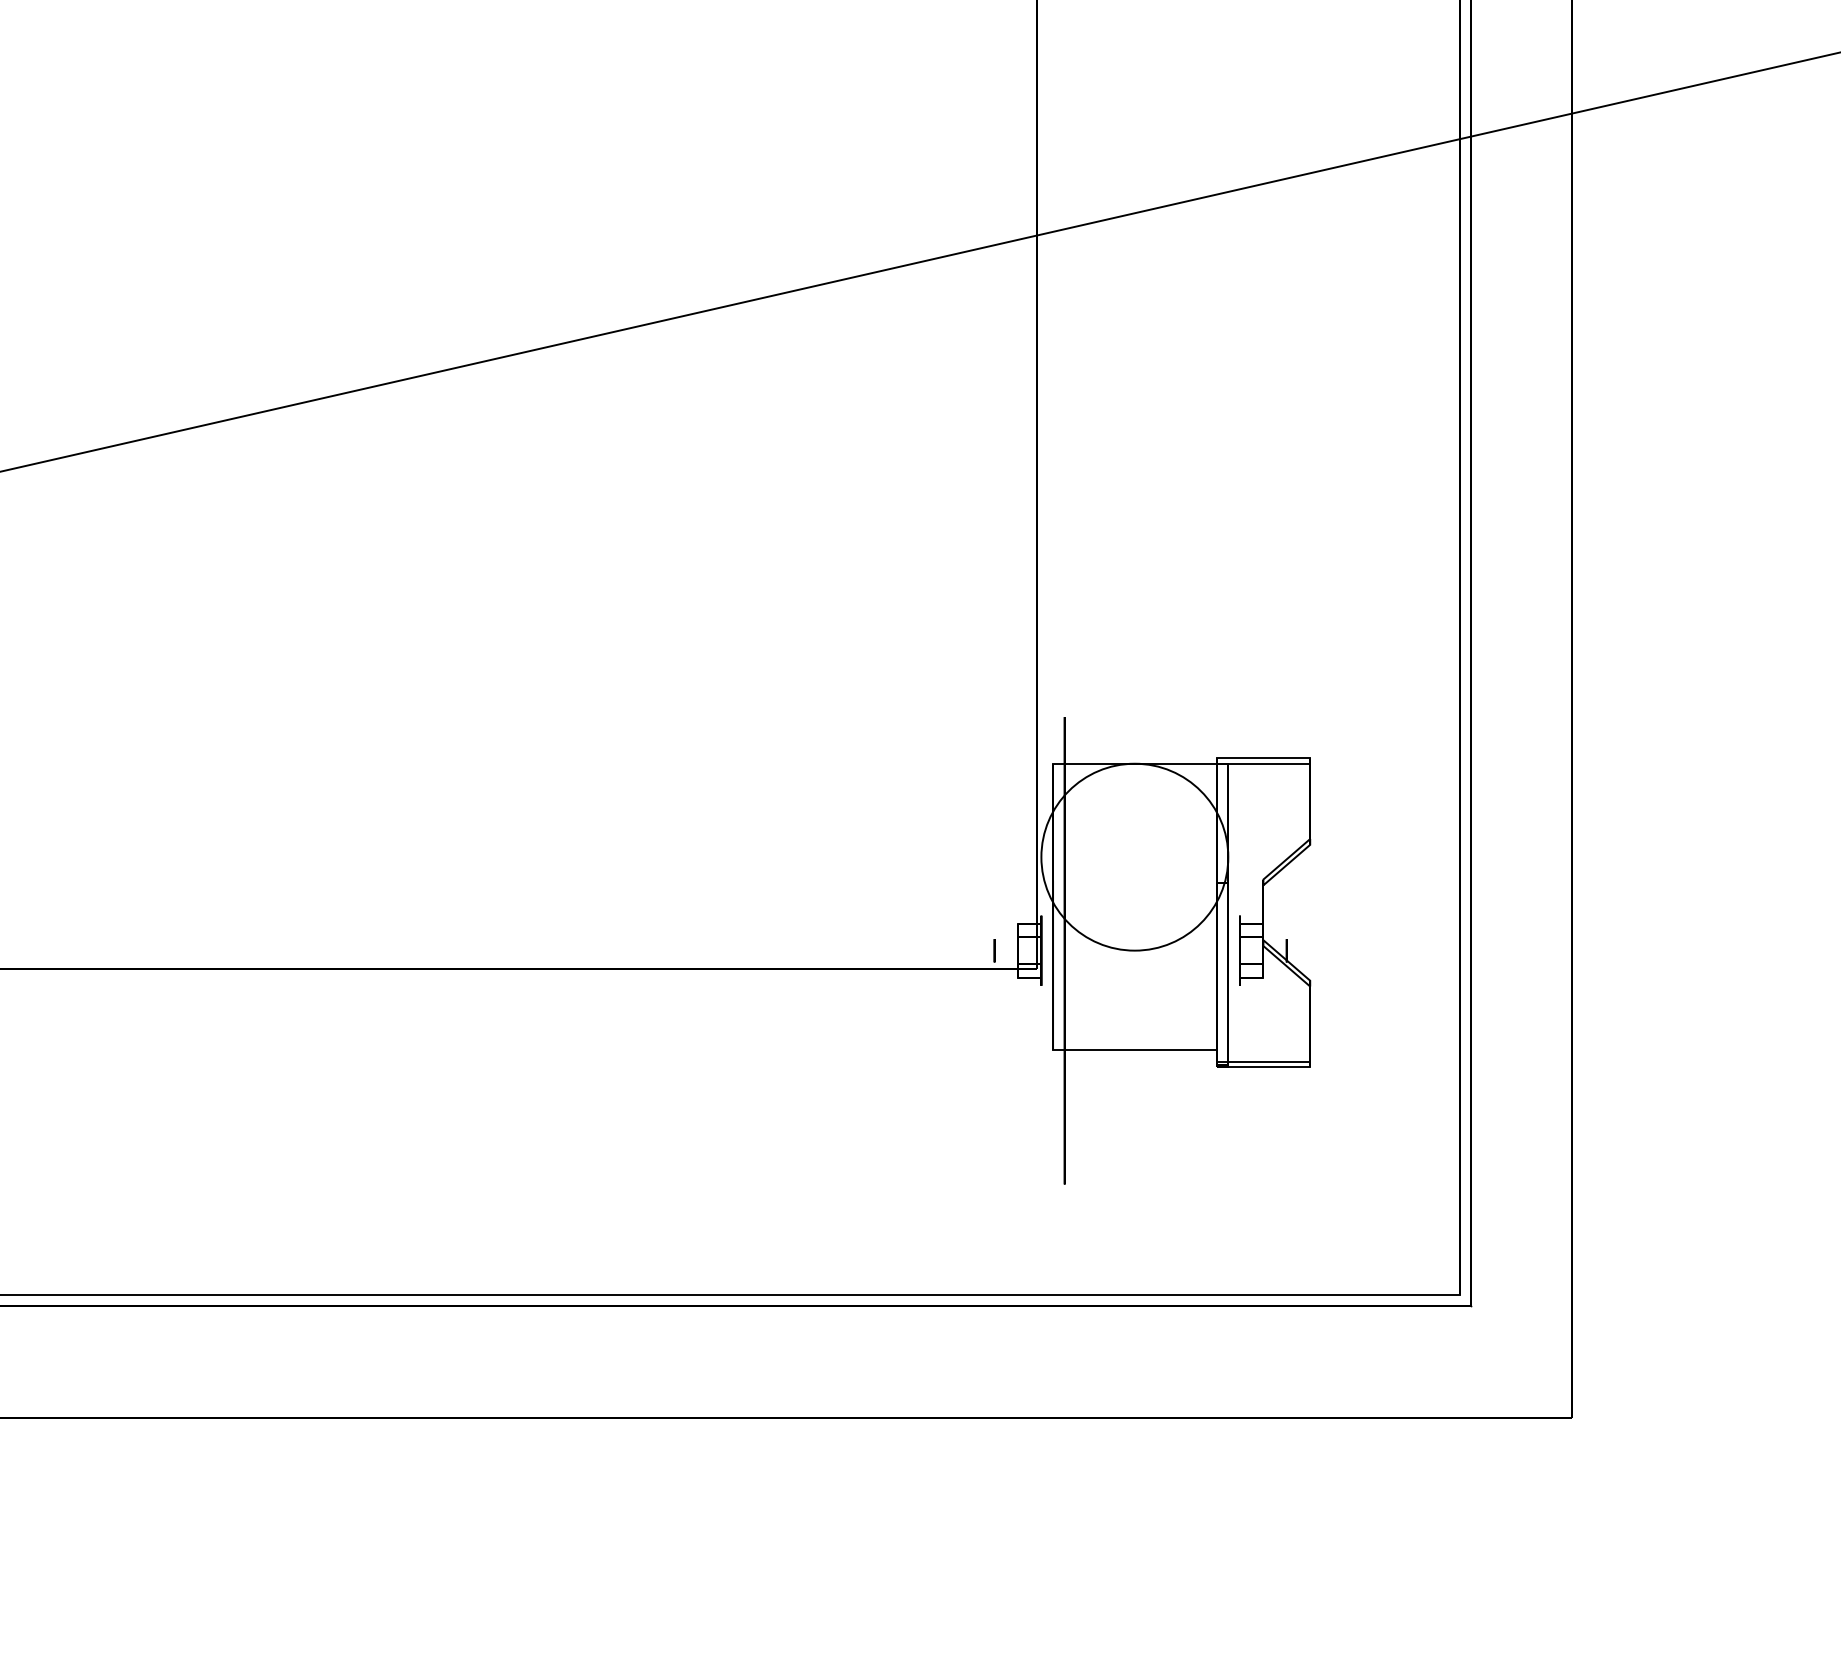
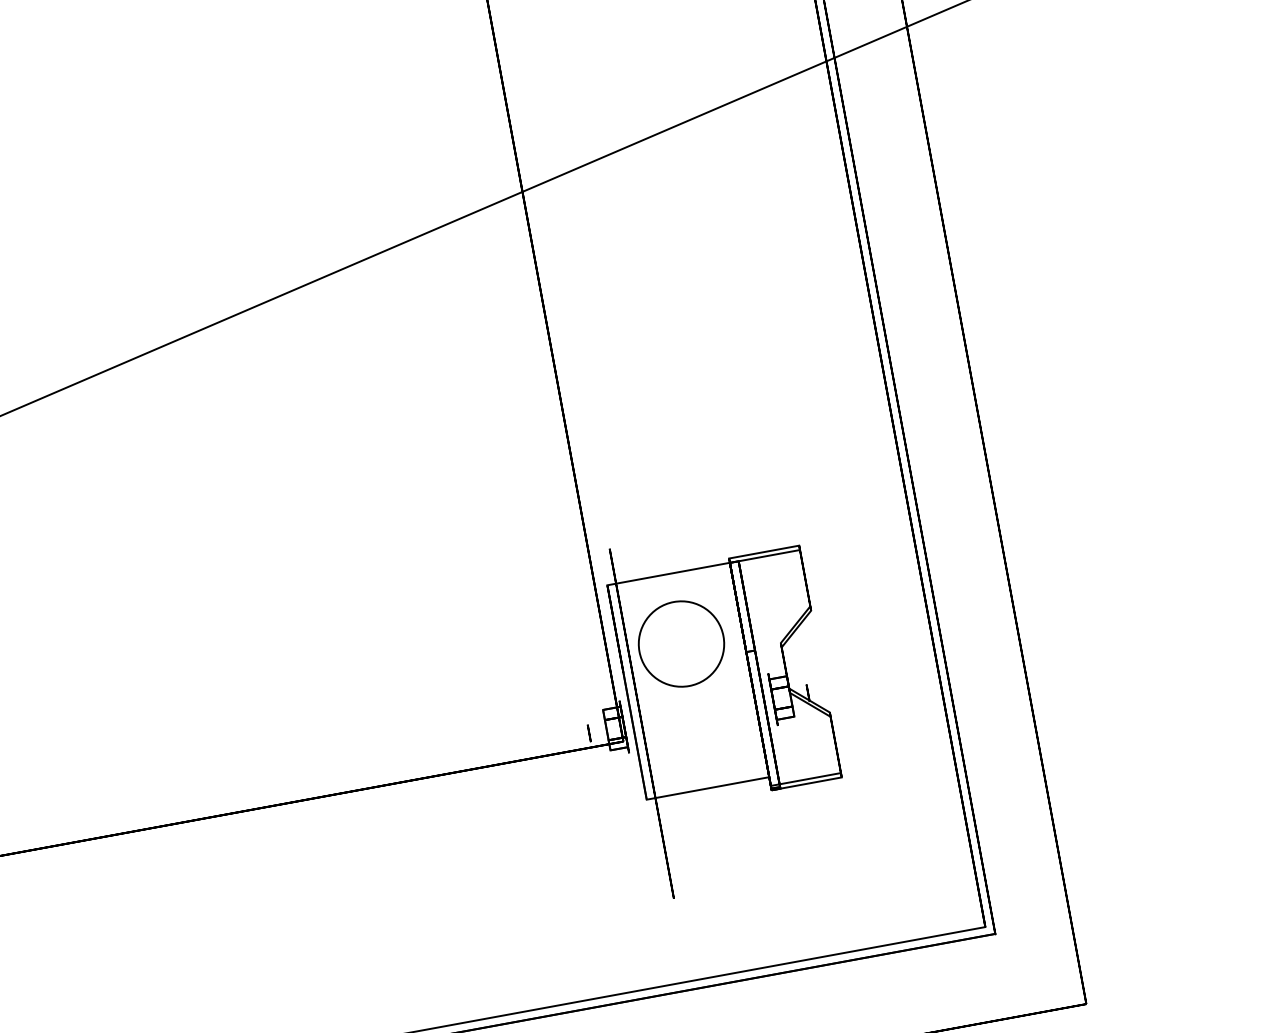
circle: (1134, 856) -> (681, 643), size x0.6

